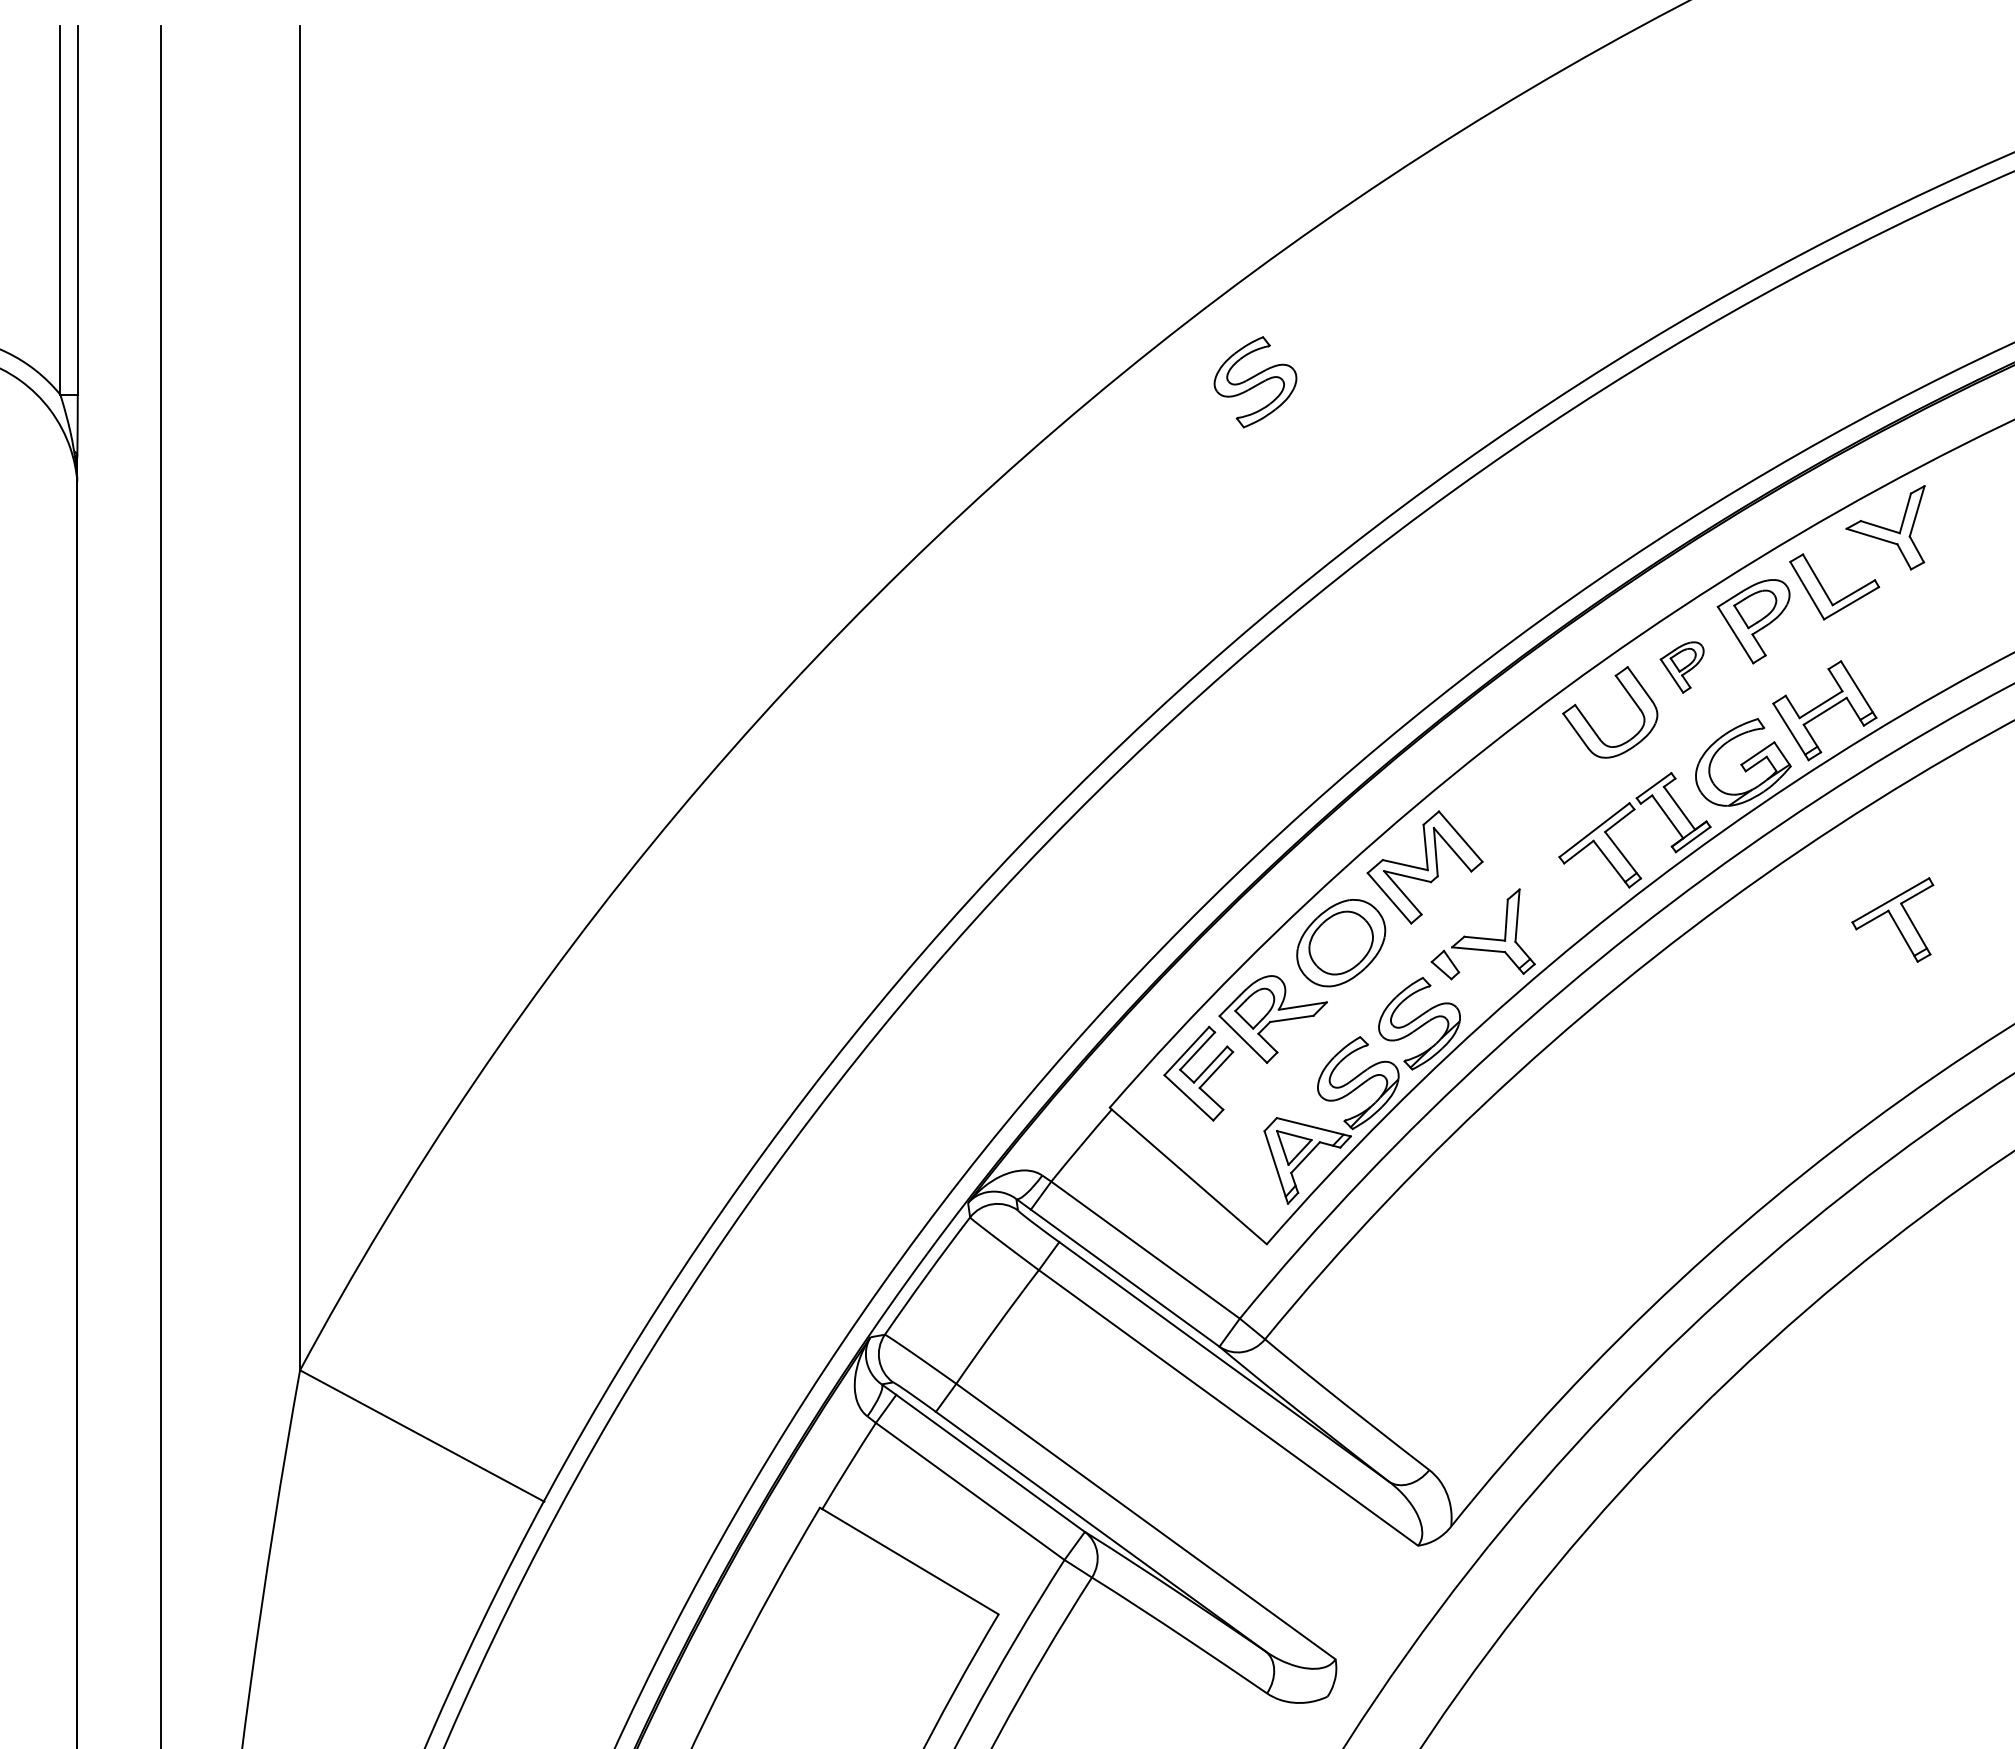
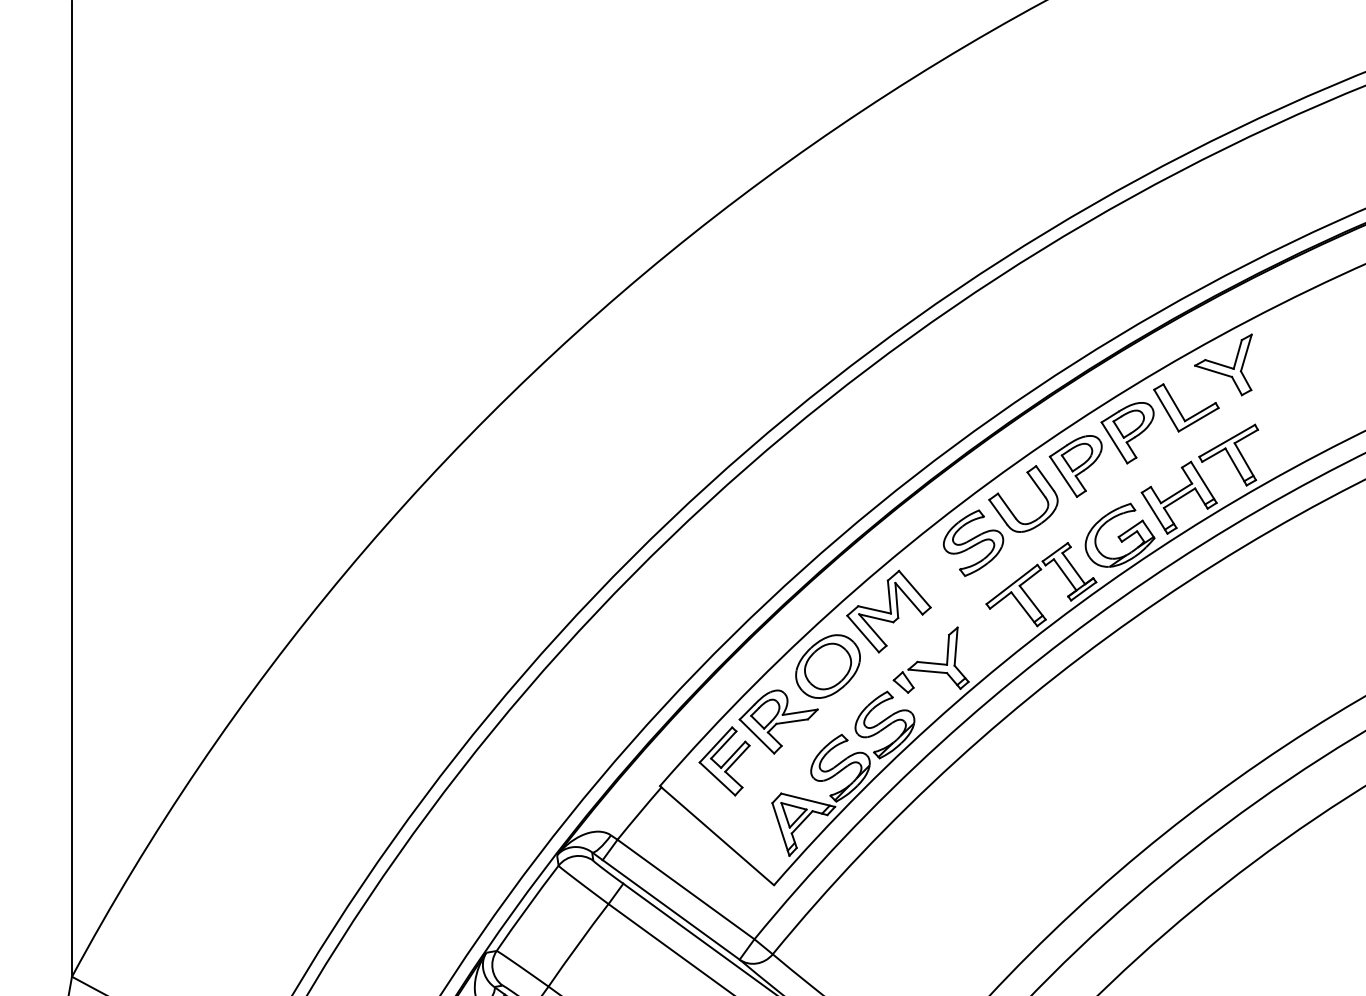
part: (1255, 382) -> (973, 543), moved
part: (1681, 667) -> (1075, 466), size x1.67
part: (1892, 919) -> (1228, 454), moved

